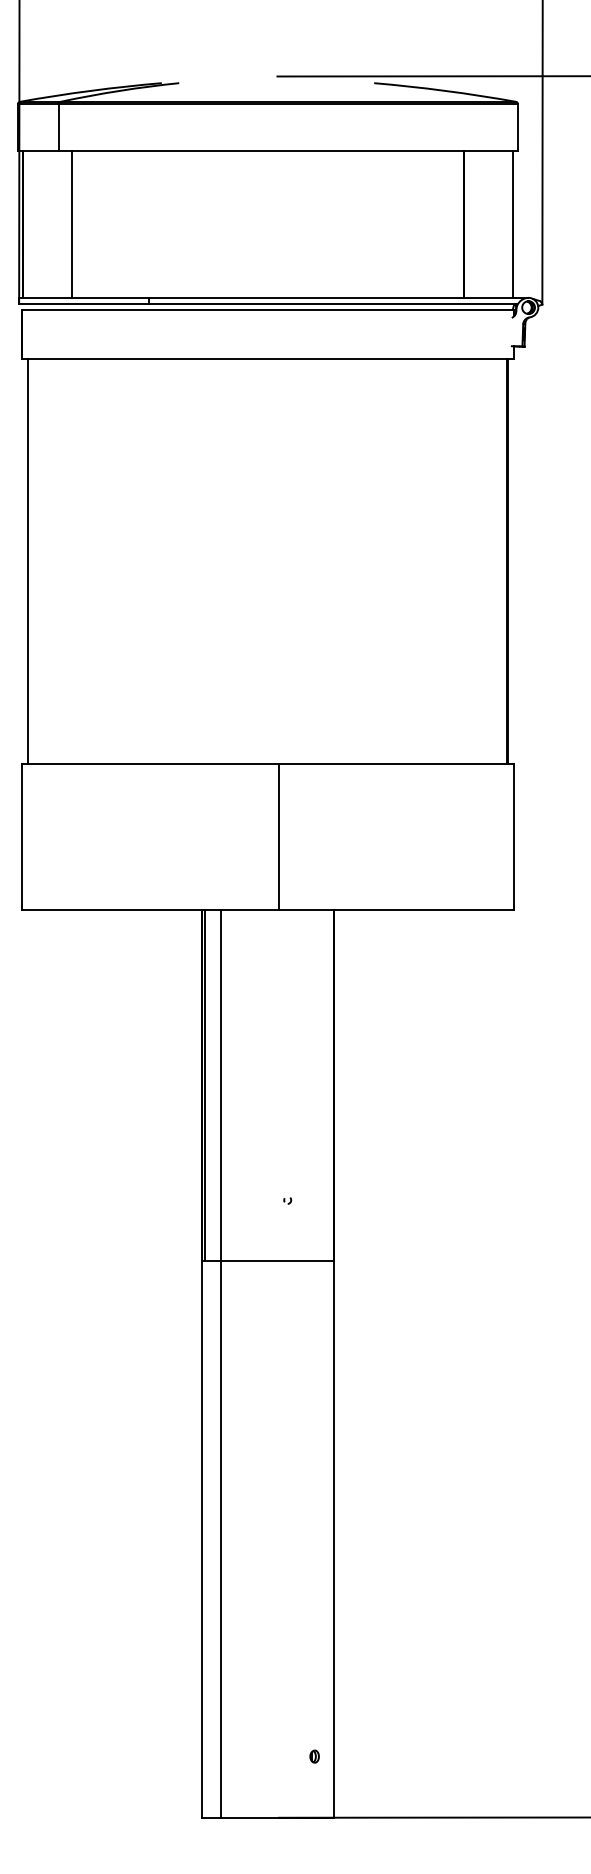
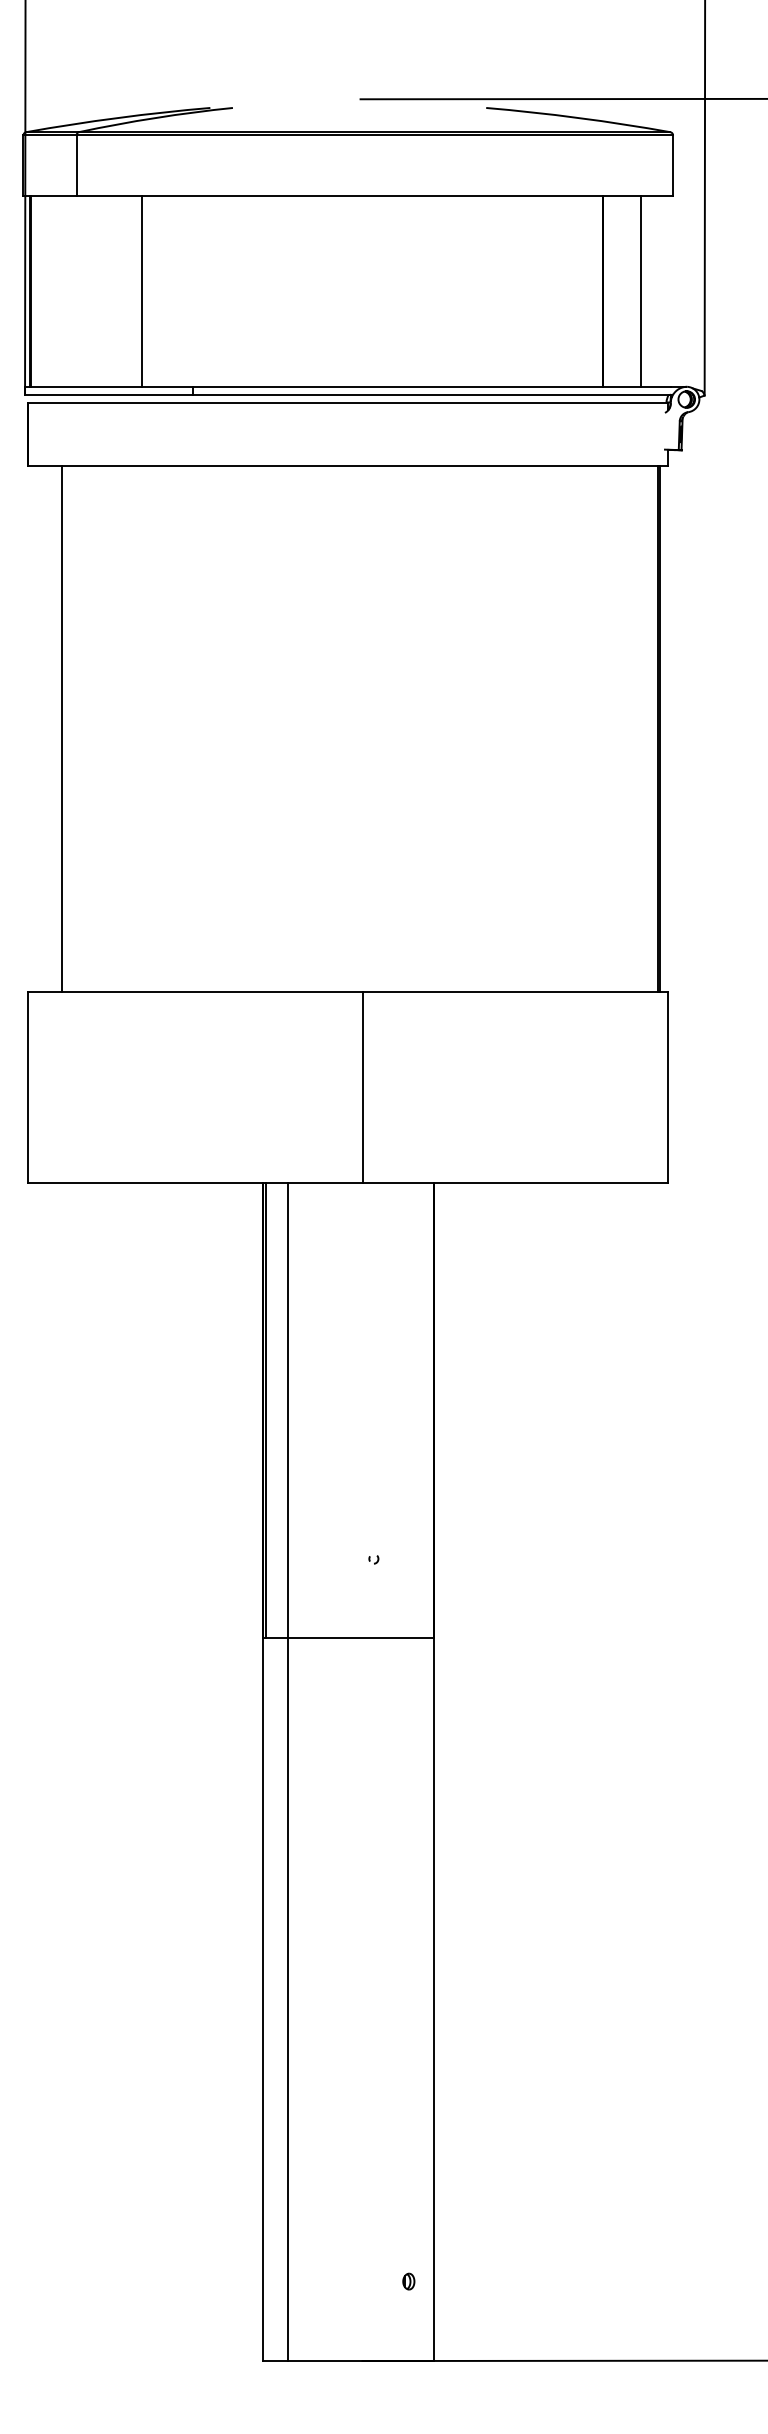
line: (72, 224) -> (142, 291), moved
line: (513, 224) -> (641, 291), moved
line: (27, 560) -> (61, 727), moved

